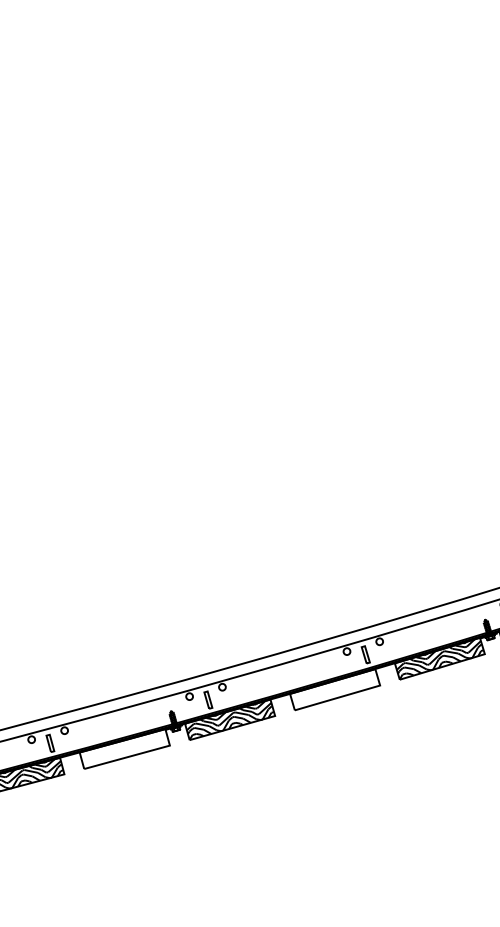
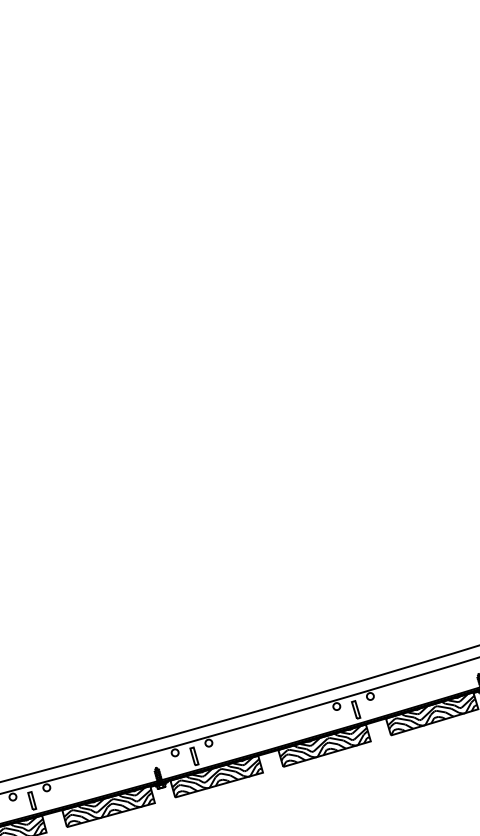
hatch: (334, 690) -> (323, 746), added
hatch: (123, 749) -> (107, 807), added

